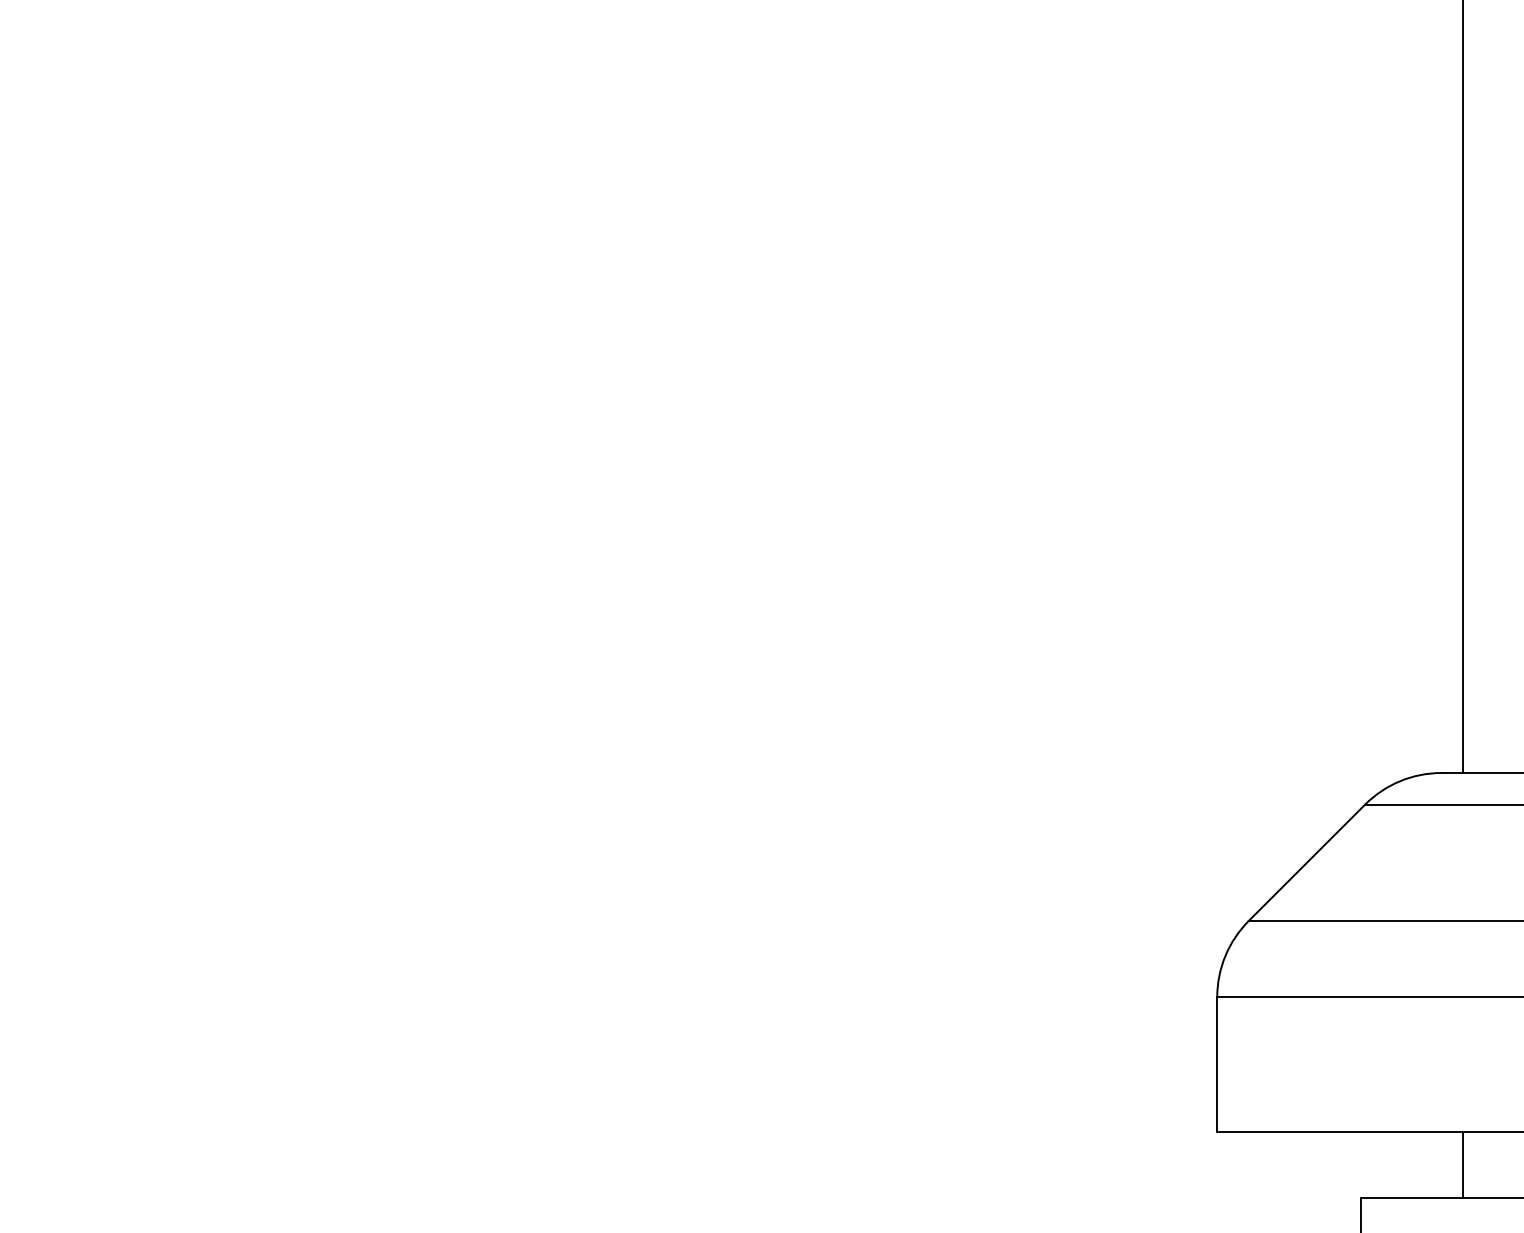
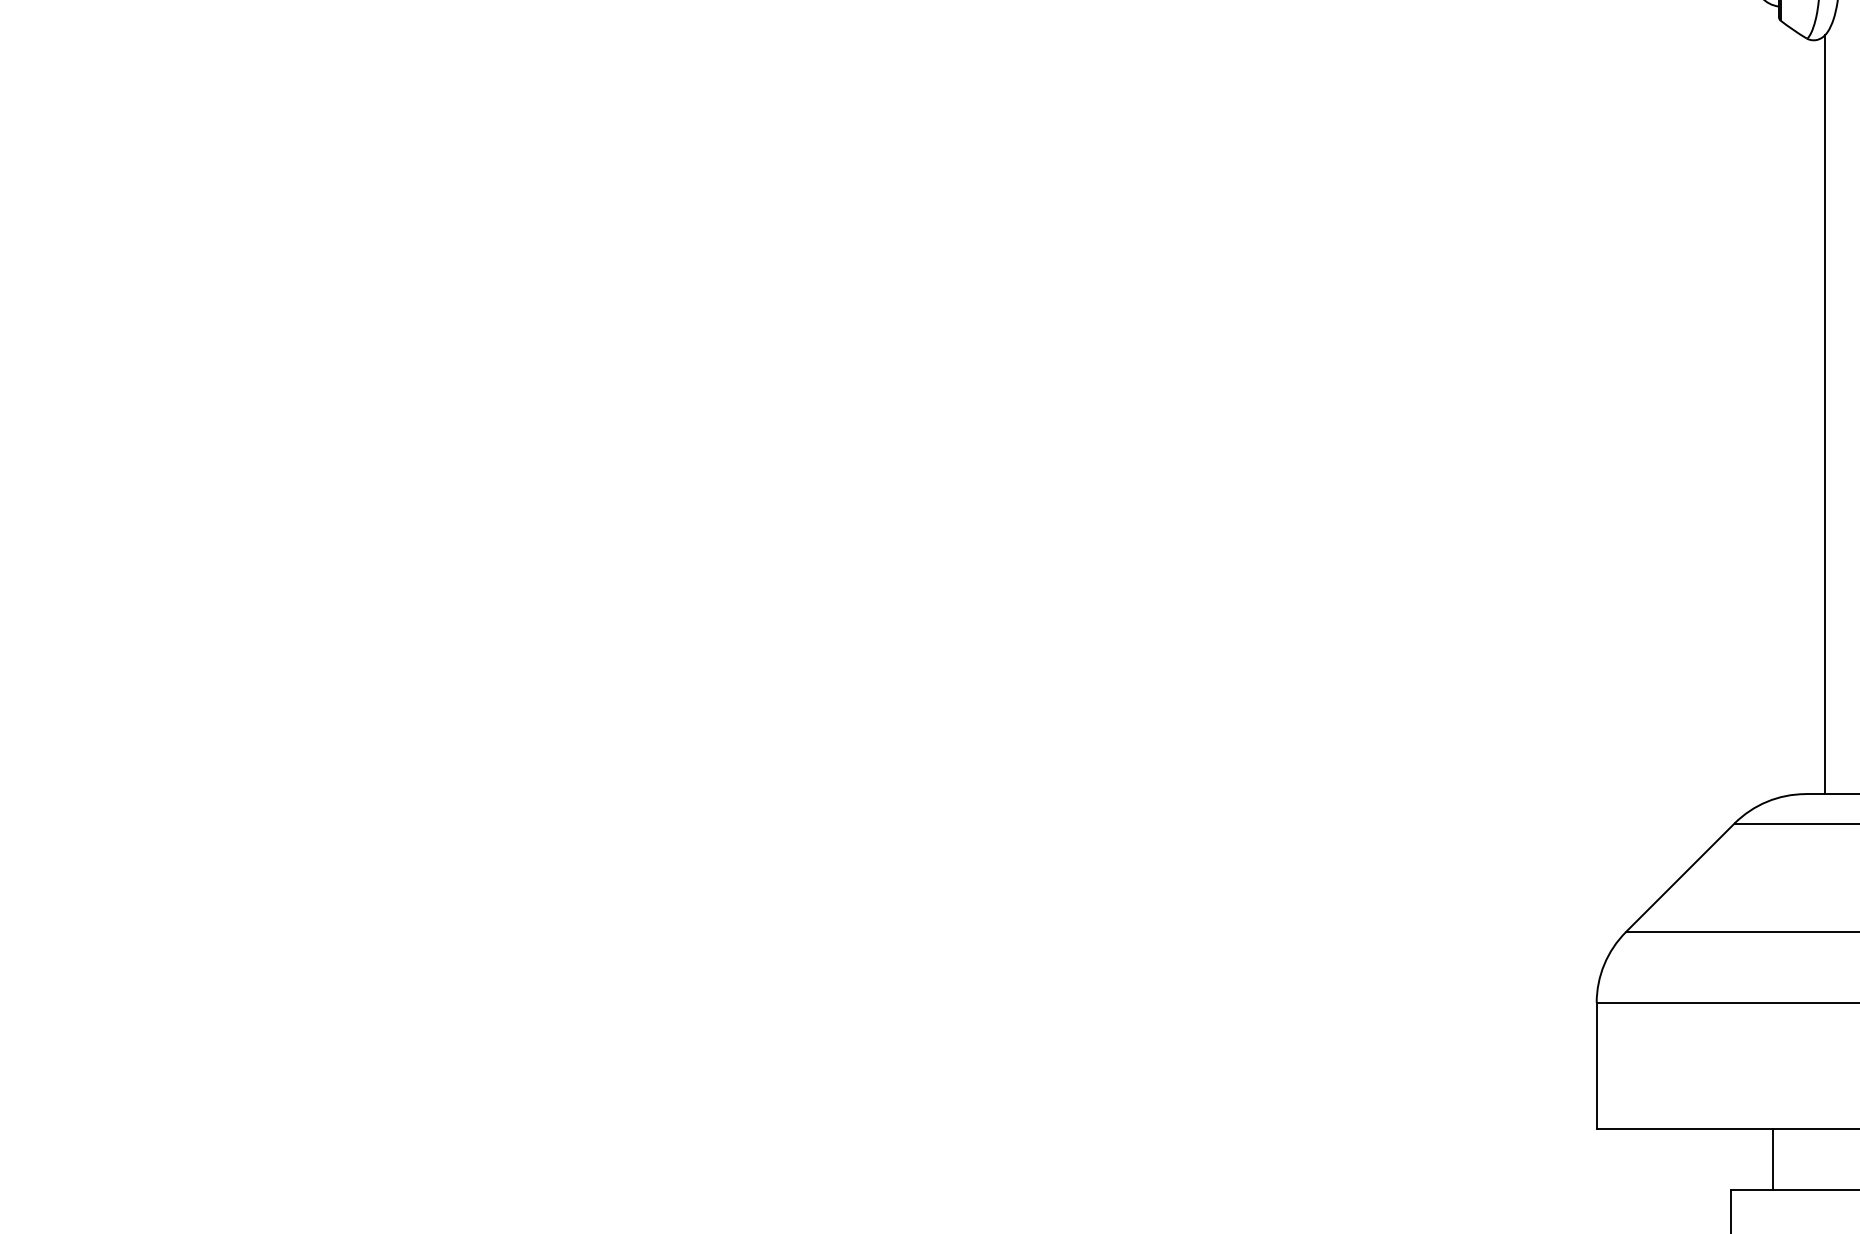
line: (1462, 1165) -> (1773, 1159), moved

